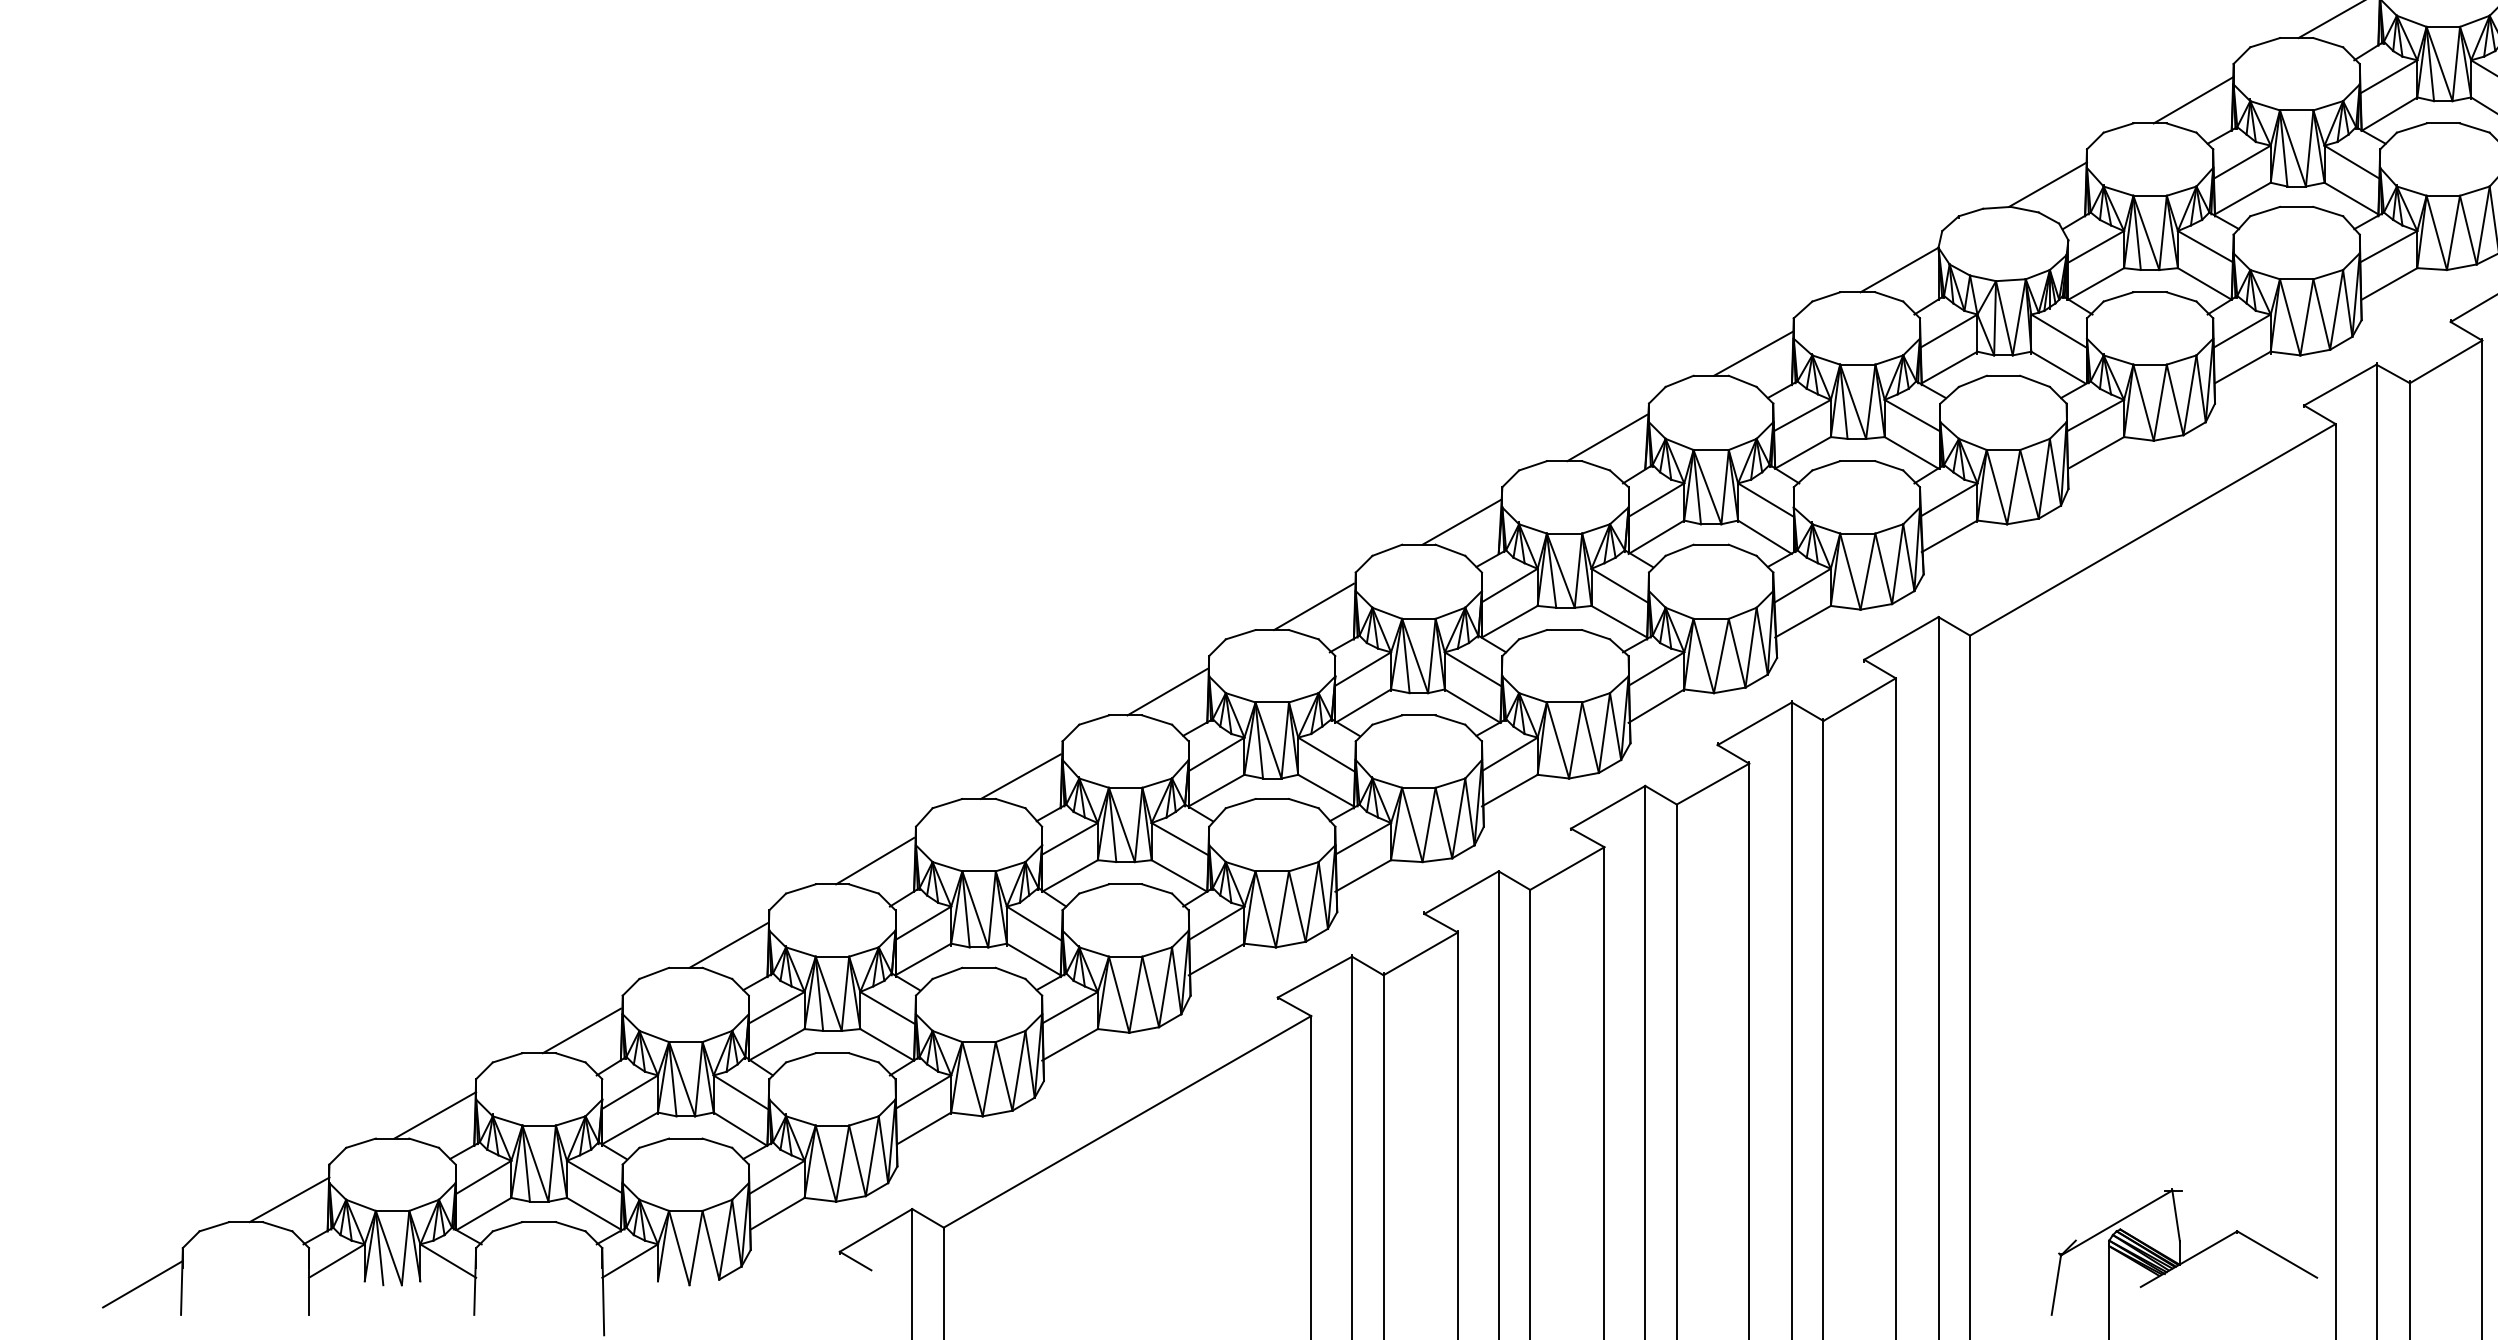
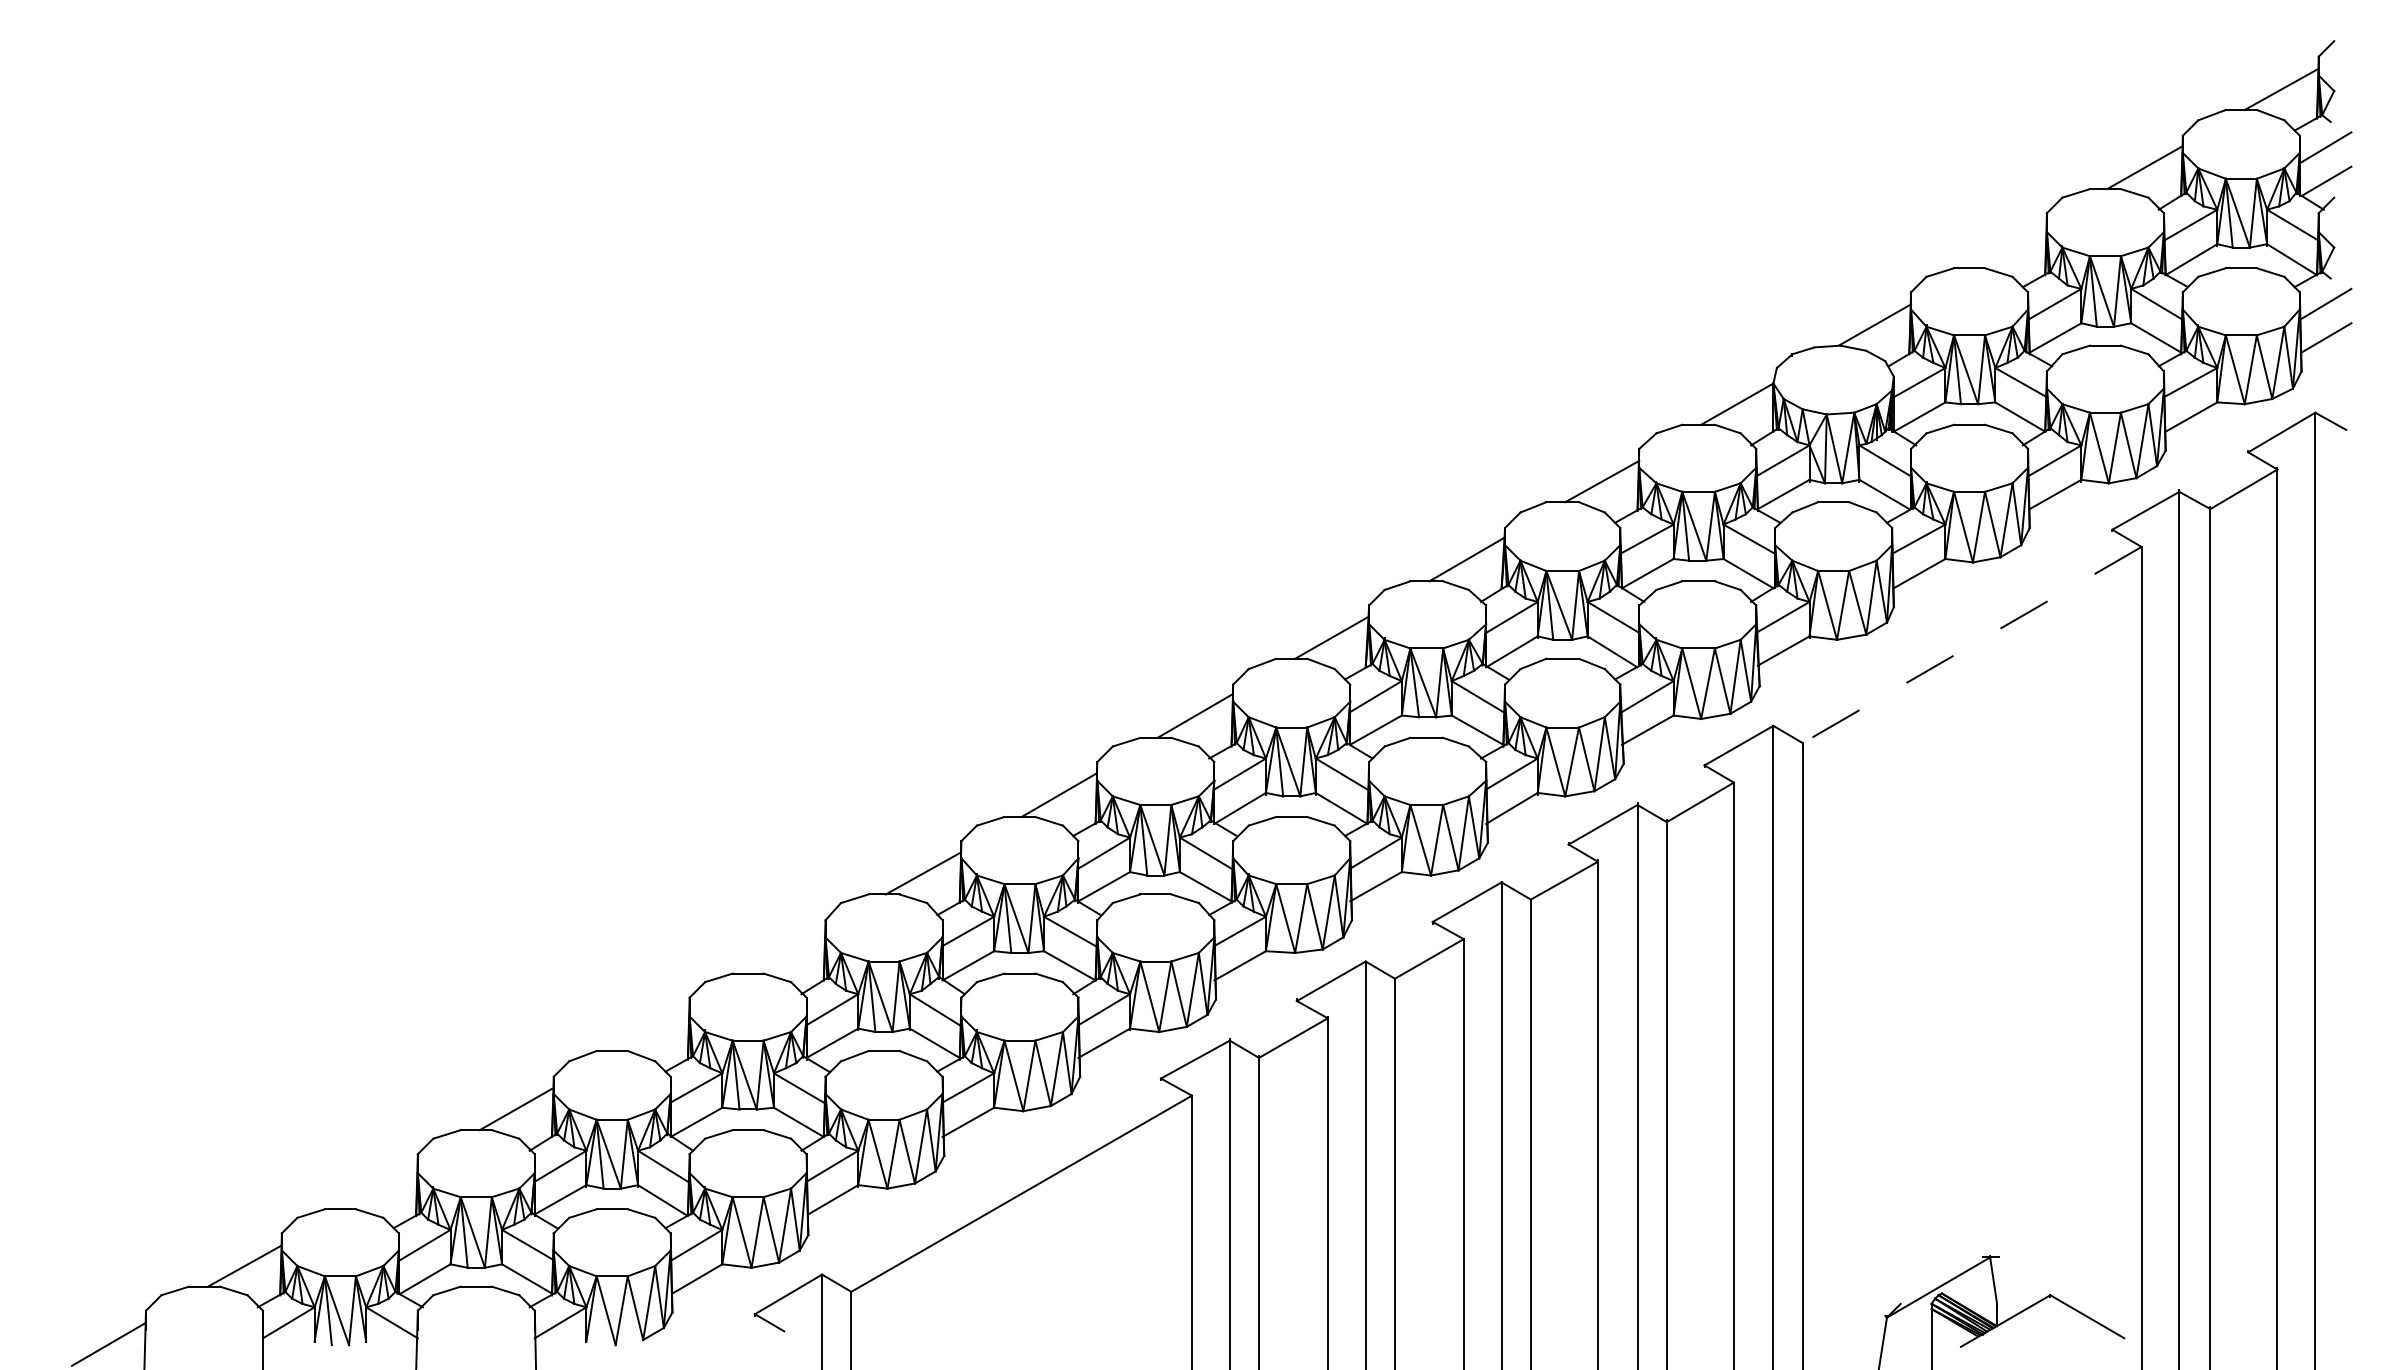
line: (2193, 99) -> (2009, 246), removed
line: (2153, 530) -> (1972, 645), solid -> dashed
line: (874, 860) -> (787, 951), removed
line: (728, 945) -> (651, 1030), removed
line: (434, 1115) -> (379, 1187), removed

